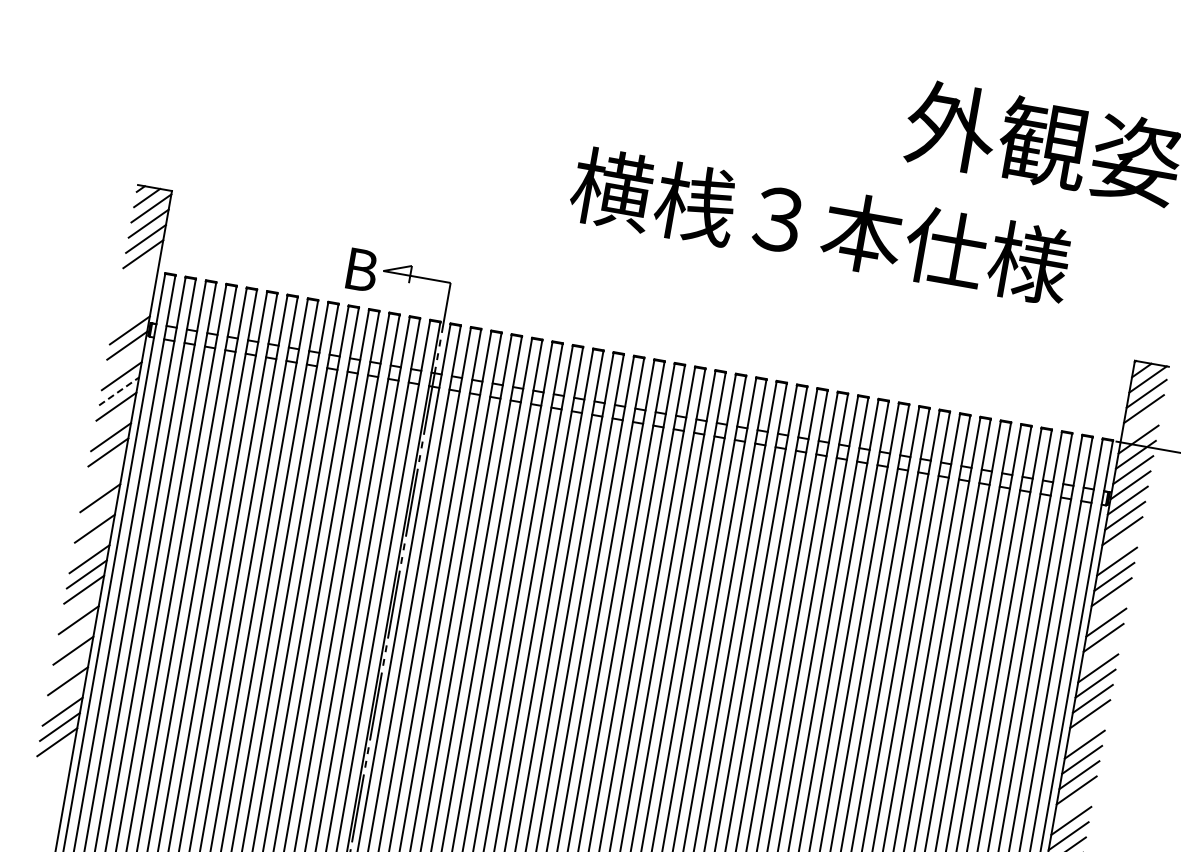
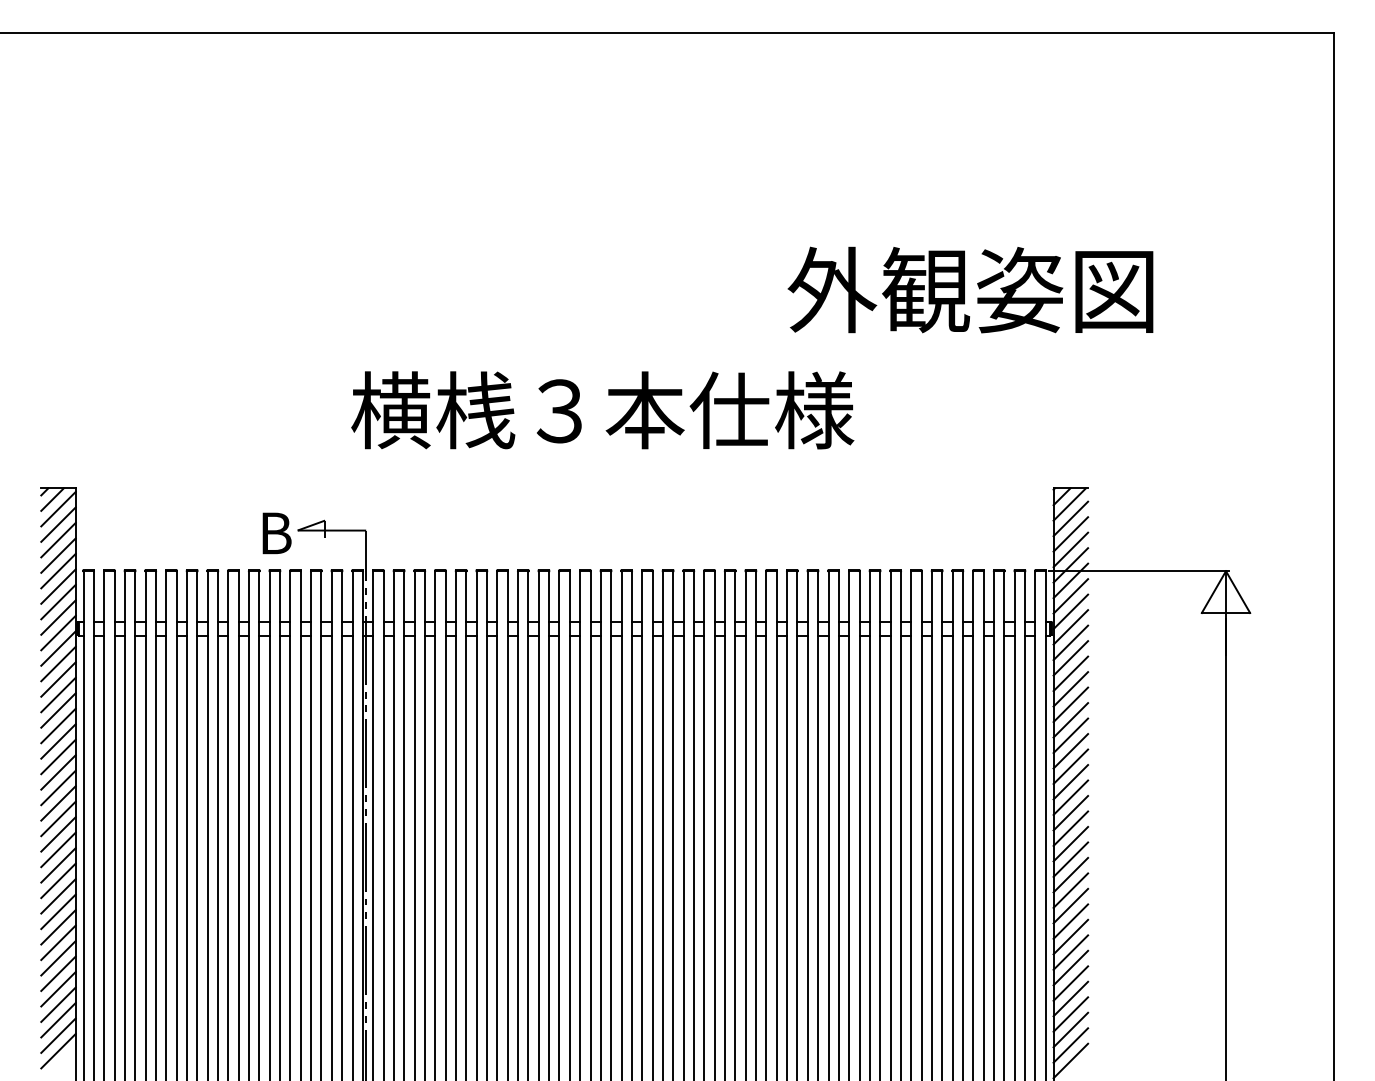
text: (820, 226) -> (602, 410), moved
line: (140, 268) -> (58, 570), added
line: (137, 284) -> (58, 586), added
line: (135, 299) -> (58, 601), added
line: (132, 315) -> (58, 617), added
line: (124, 360) -> (58, 663), added
line: (119, 390) -> (58, 694), dashed -> solid
line: (113, 421) -> (58, 725), added
line: (1141, 423) -> (1070, 549), added
line: (105, 467) -> (58, 772), added
line: (103, 482) -> (58, 787), added
line: (97, 513) -> (58, 818), added
line: (92, 543) -> (58, 849), added
line: (1119, 546) -> (1070, 673), added
line: (81, 604) -> (58, 911), added
line: (1108, 607) -> (1070, 735), added
line: (76, 635) -> (58, 942), added
line: (1100, 653) -> (1070, 782), added
line: (70, 665) -> (58, 973), added
line: (65, 696) -> (58, 1004), added
line: (1087, 729) -> (1070, 859), added
line: (1073, 805) -> (1070, 936), added

